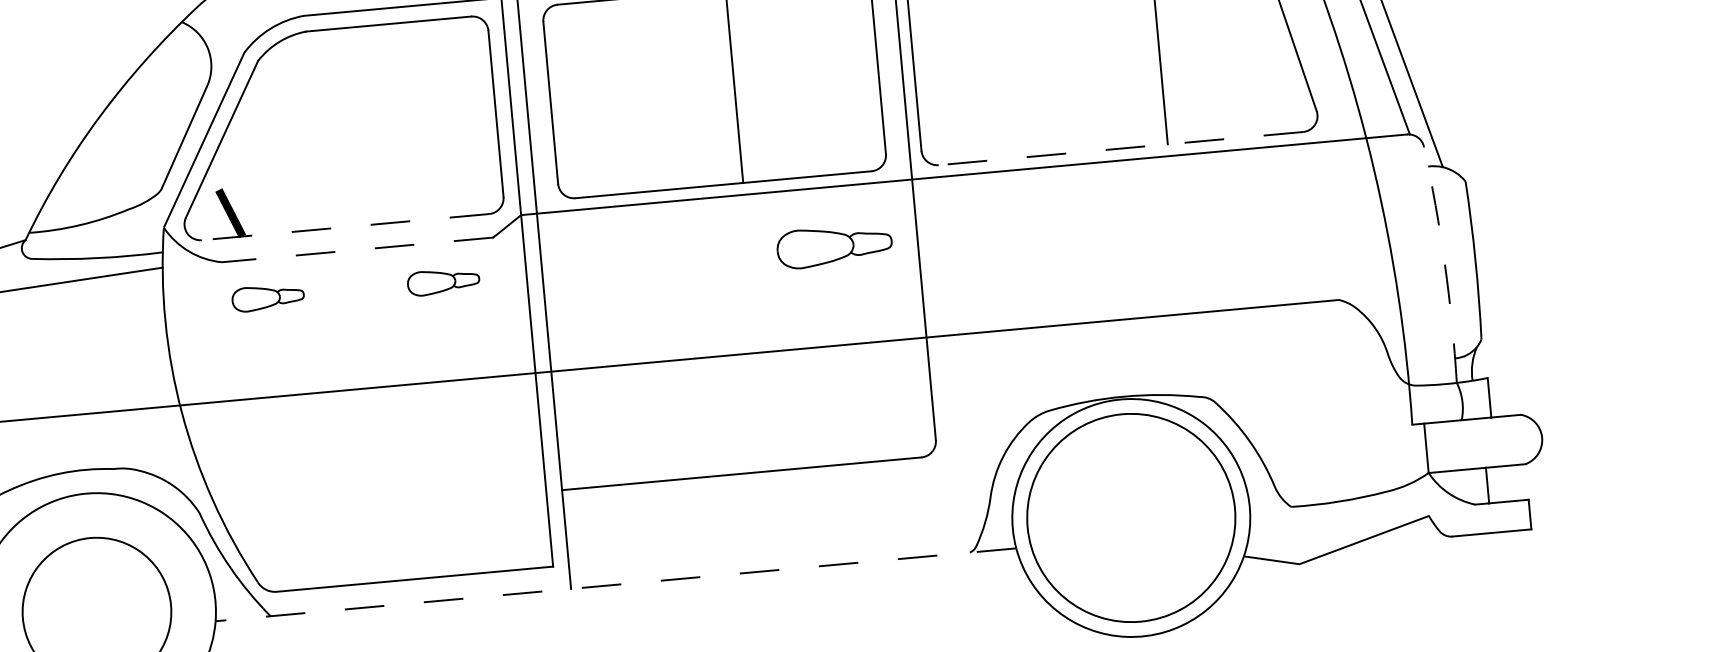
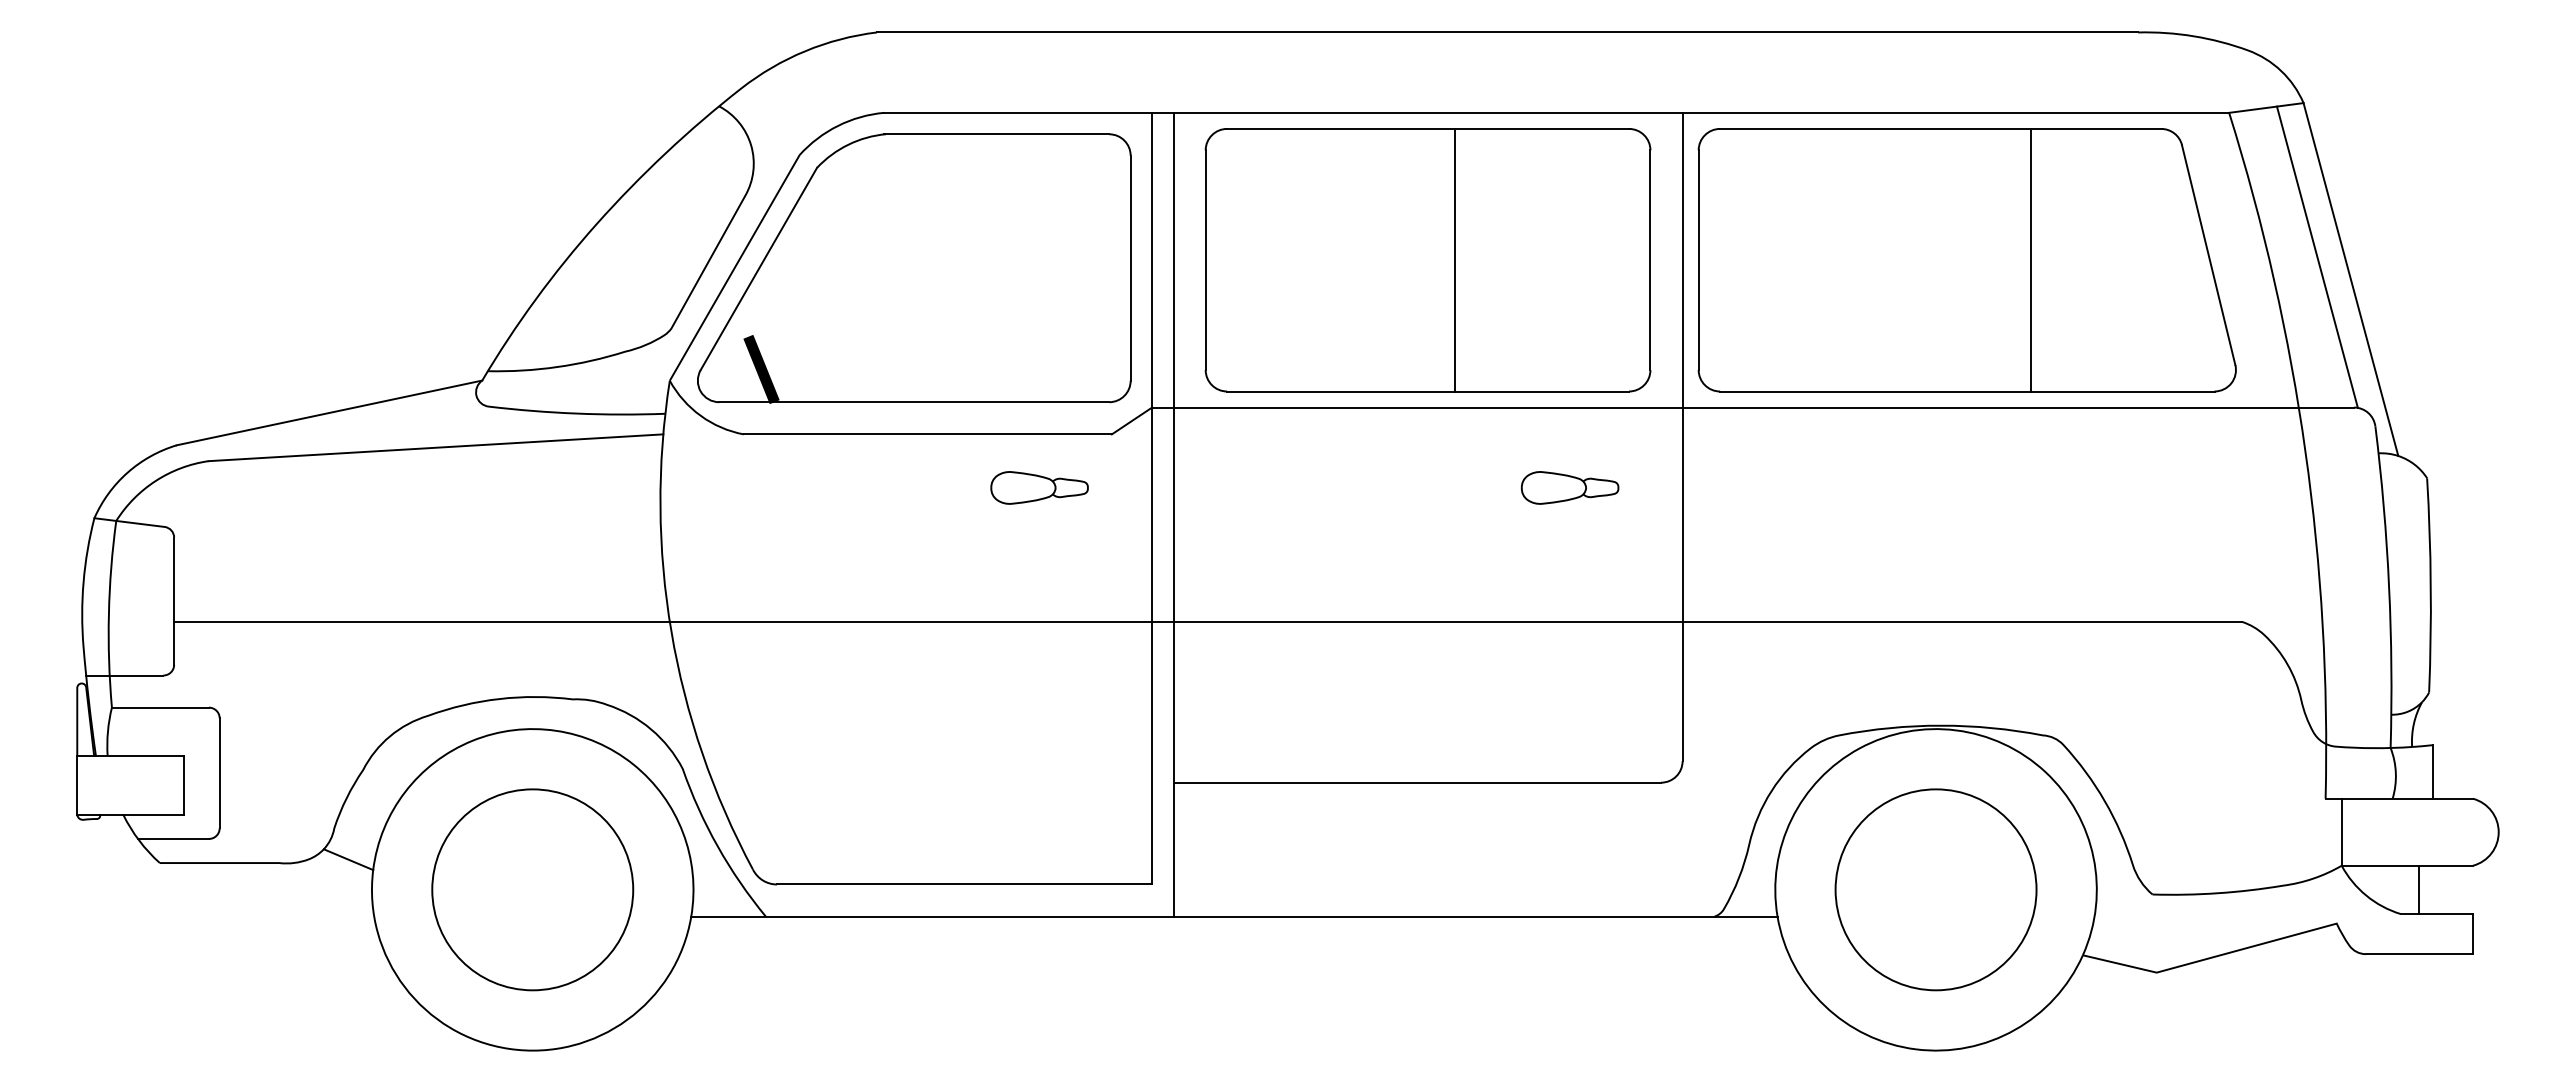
line: (1120, 148) -> (1966, 391), dashed -> solid
line: (345, 227) -> (914, 402), dashed -> solid
part: (834, 246) -> (1569, 487), size x0.62
line: (357, 250) -> (927, 434), dashed -> solid
arc: (1445, 264) -> (2389, 586), dashed -> solid
part: (268, 297) -> (801, 487), removed
circle: (1130, 517) -> (1935, 889), size x0.71
line: (615, 584) -> (1233, 916), dashed -> solid

